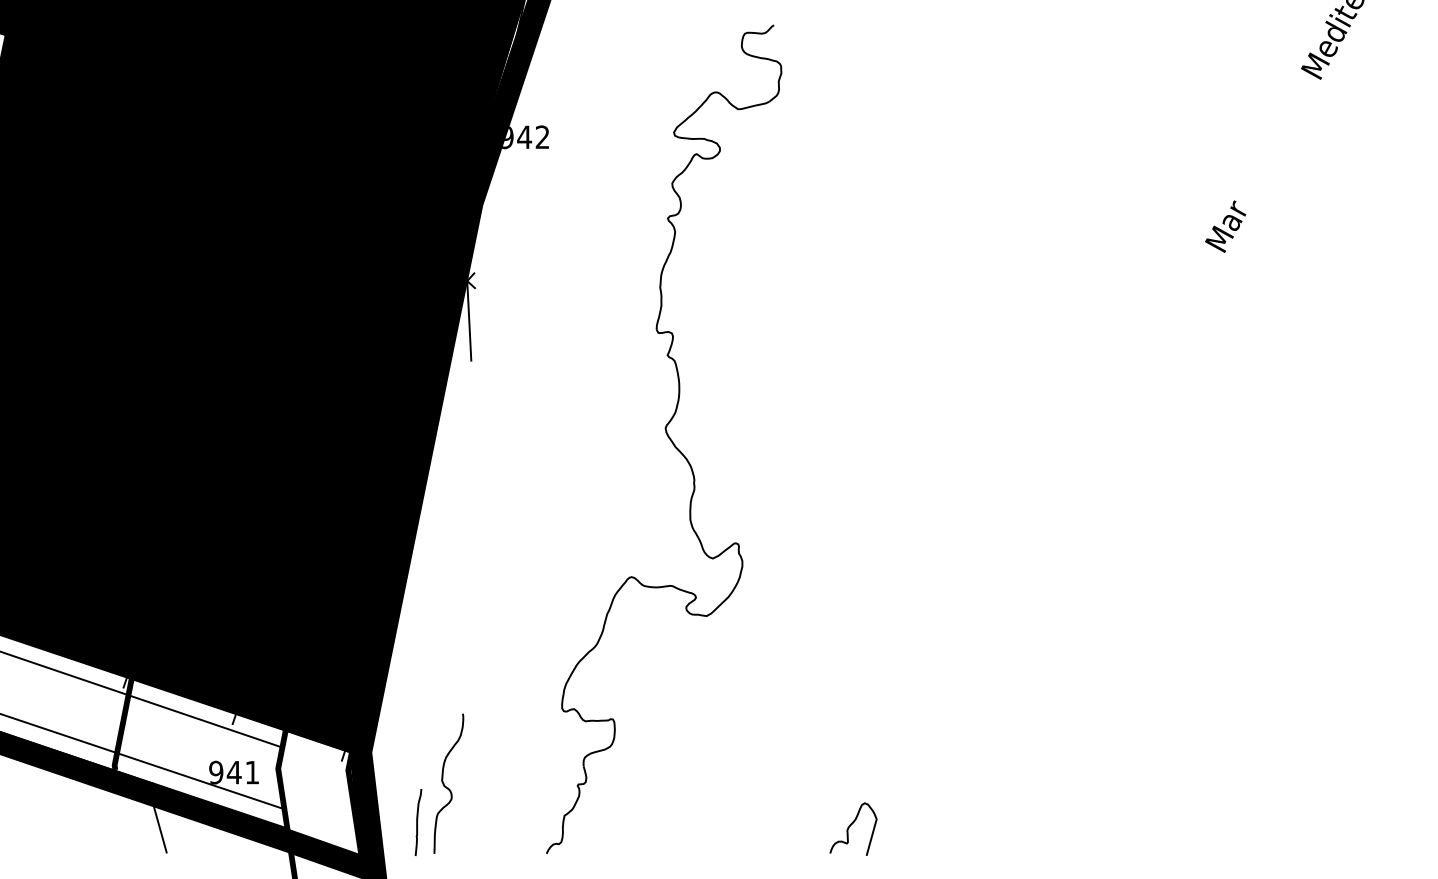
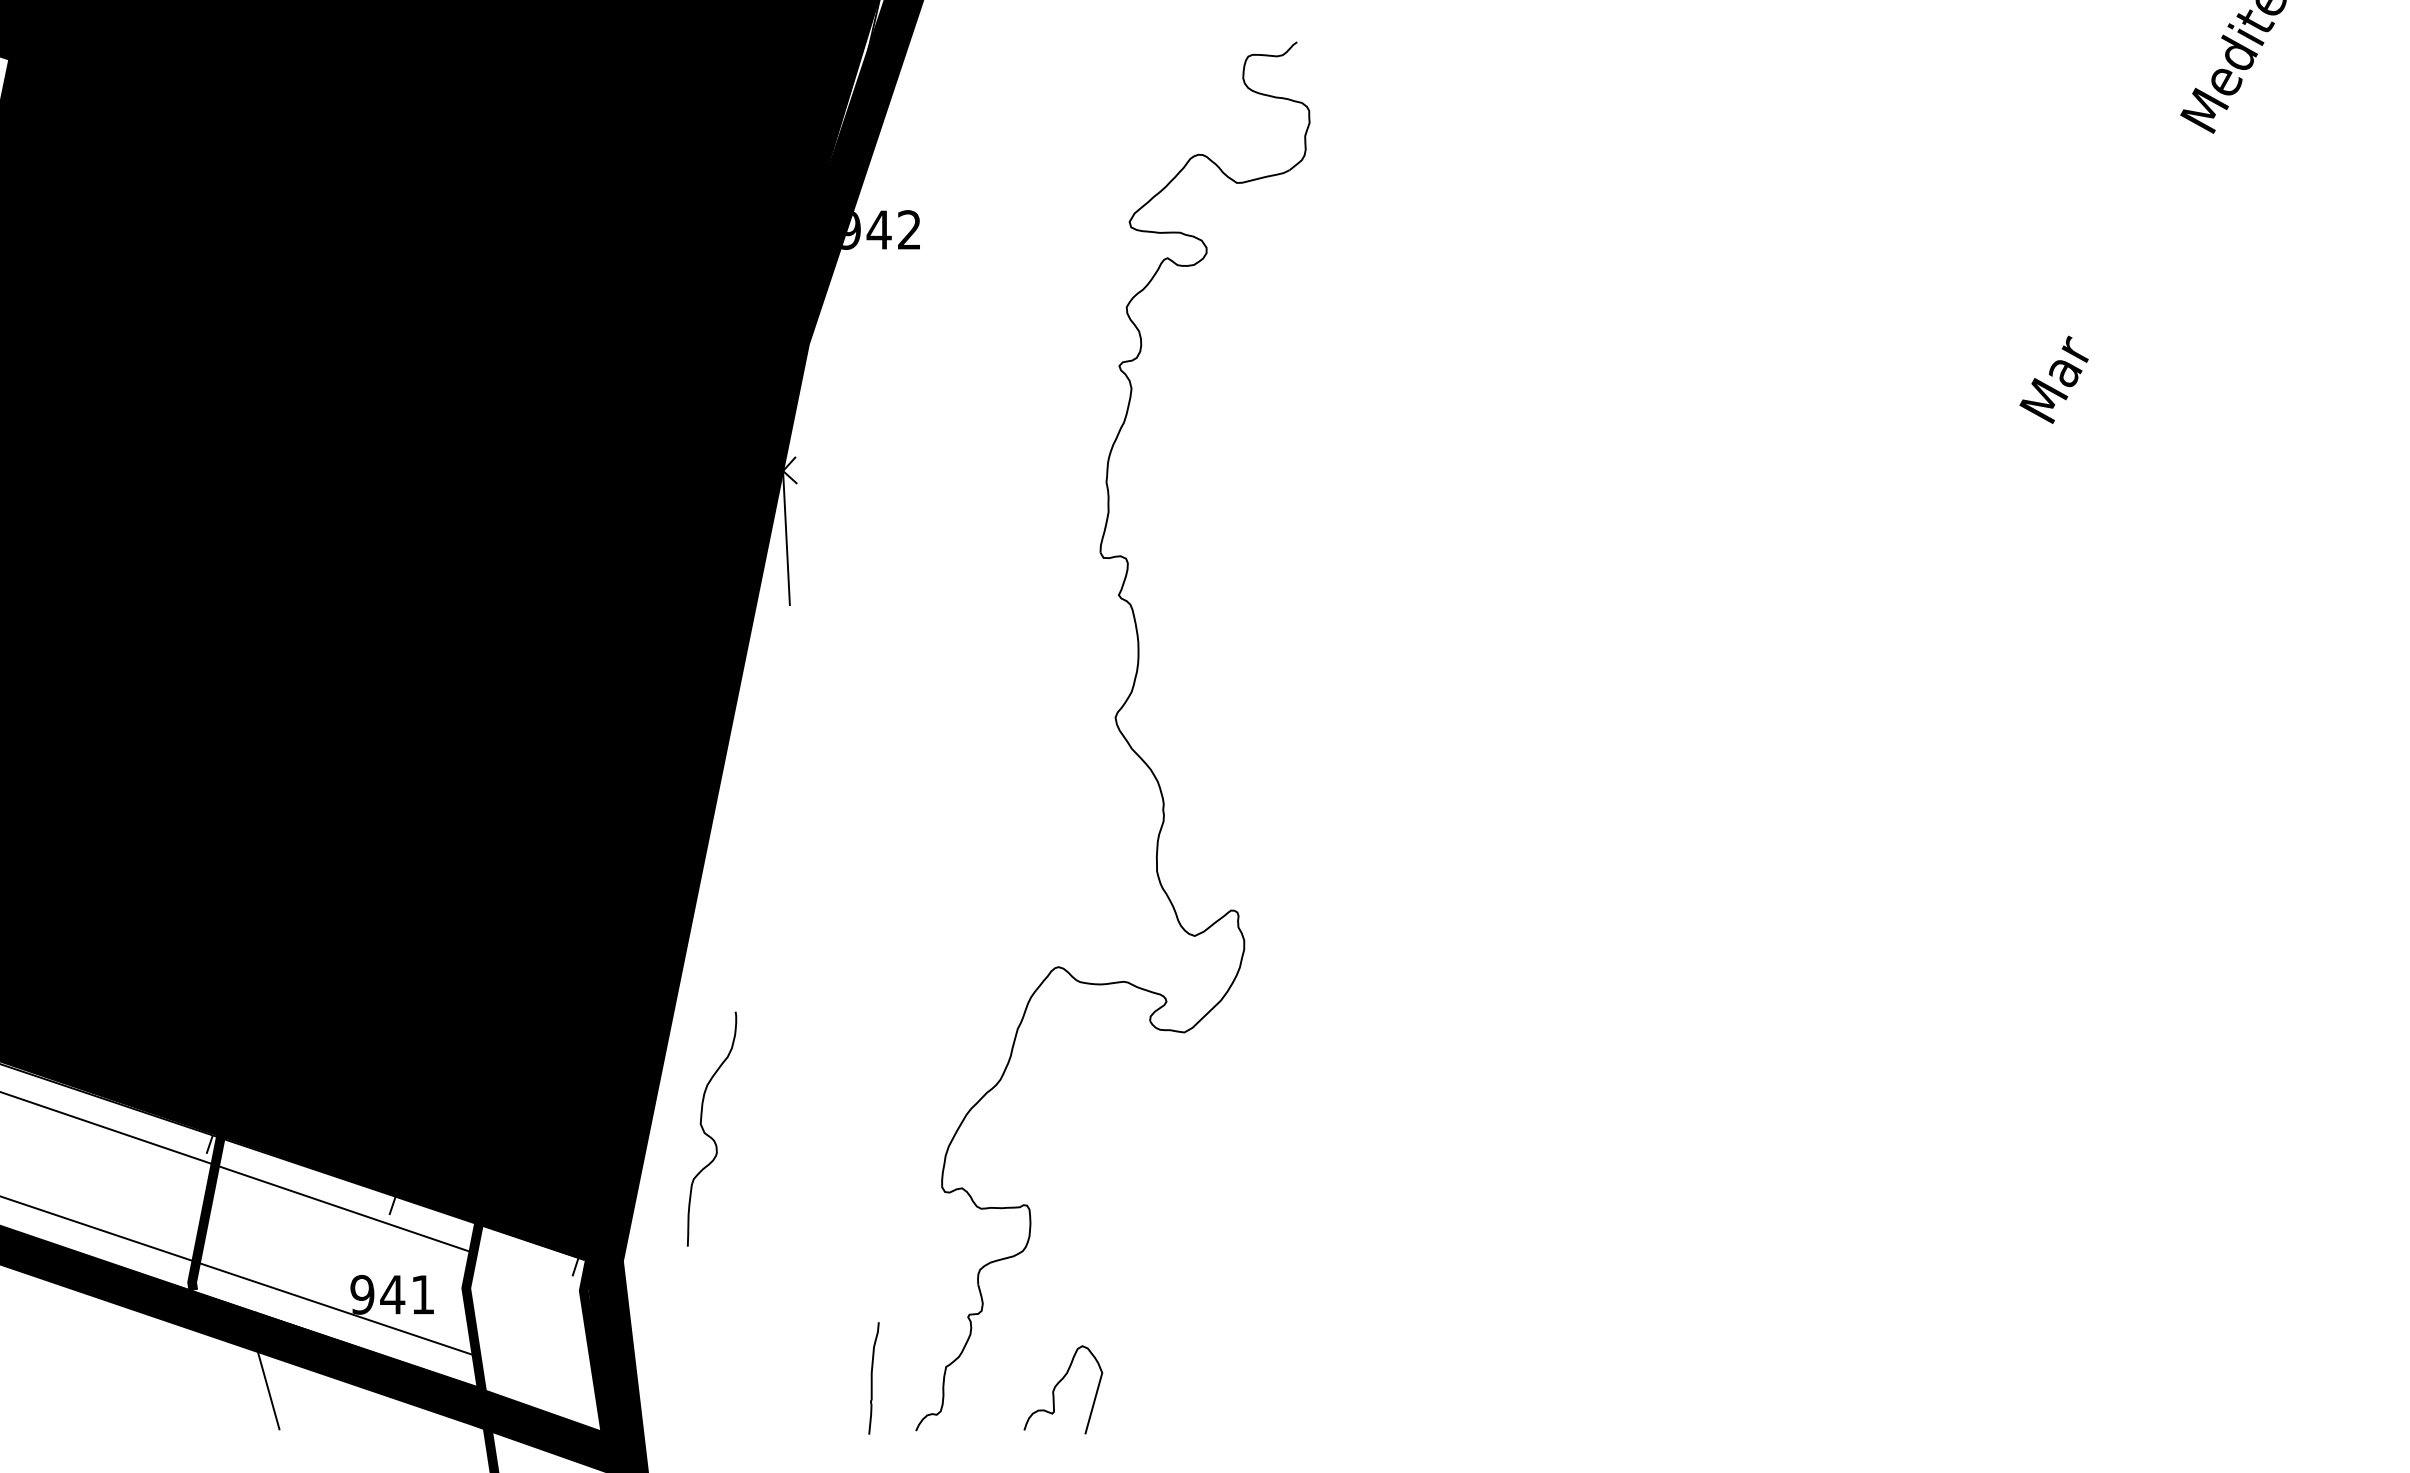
curve: (445, 785) -> (706, 1132), moved
curve: (417, 822) -> (872, 1378), moved
curve: (851, 825) -> (1060, 1383), moved

